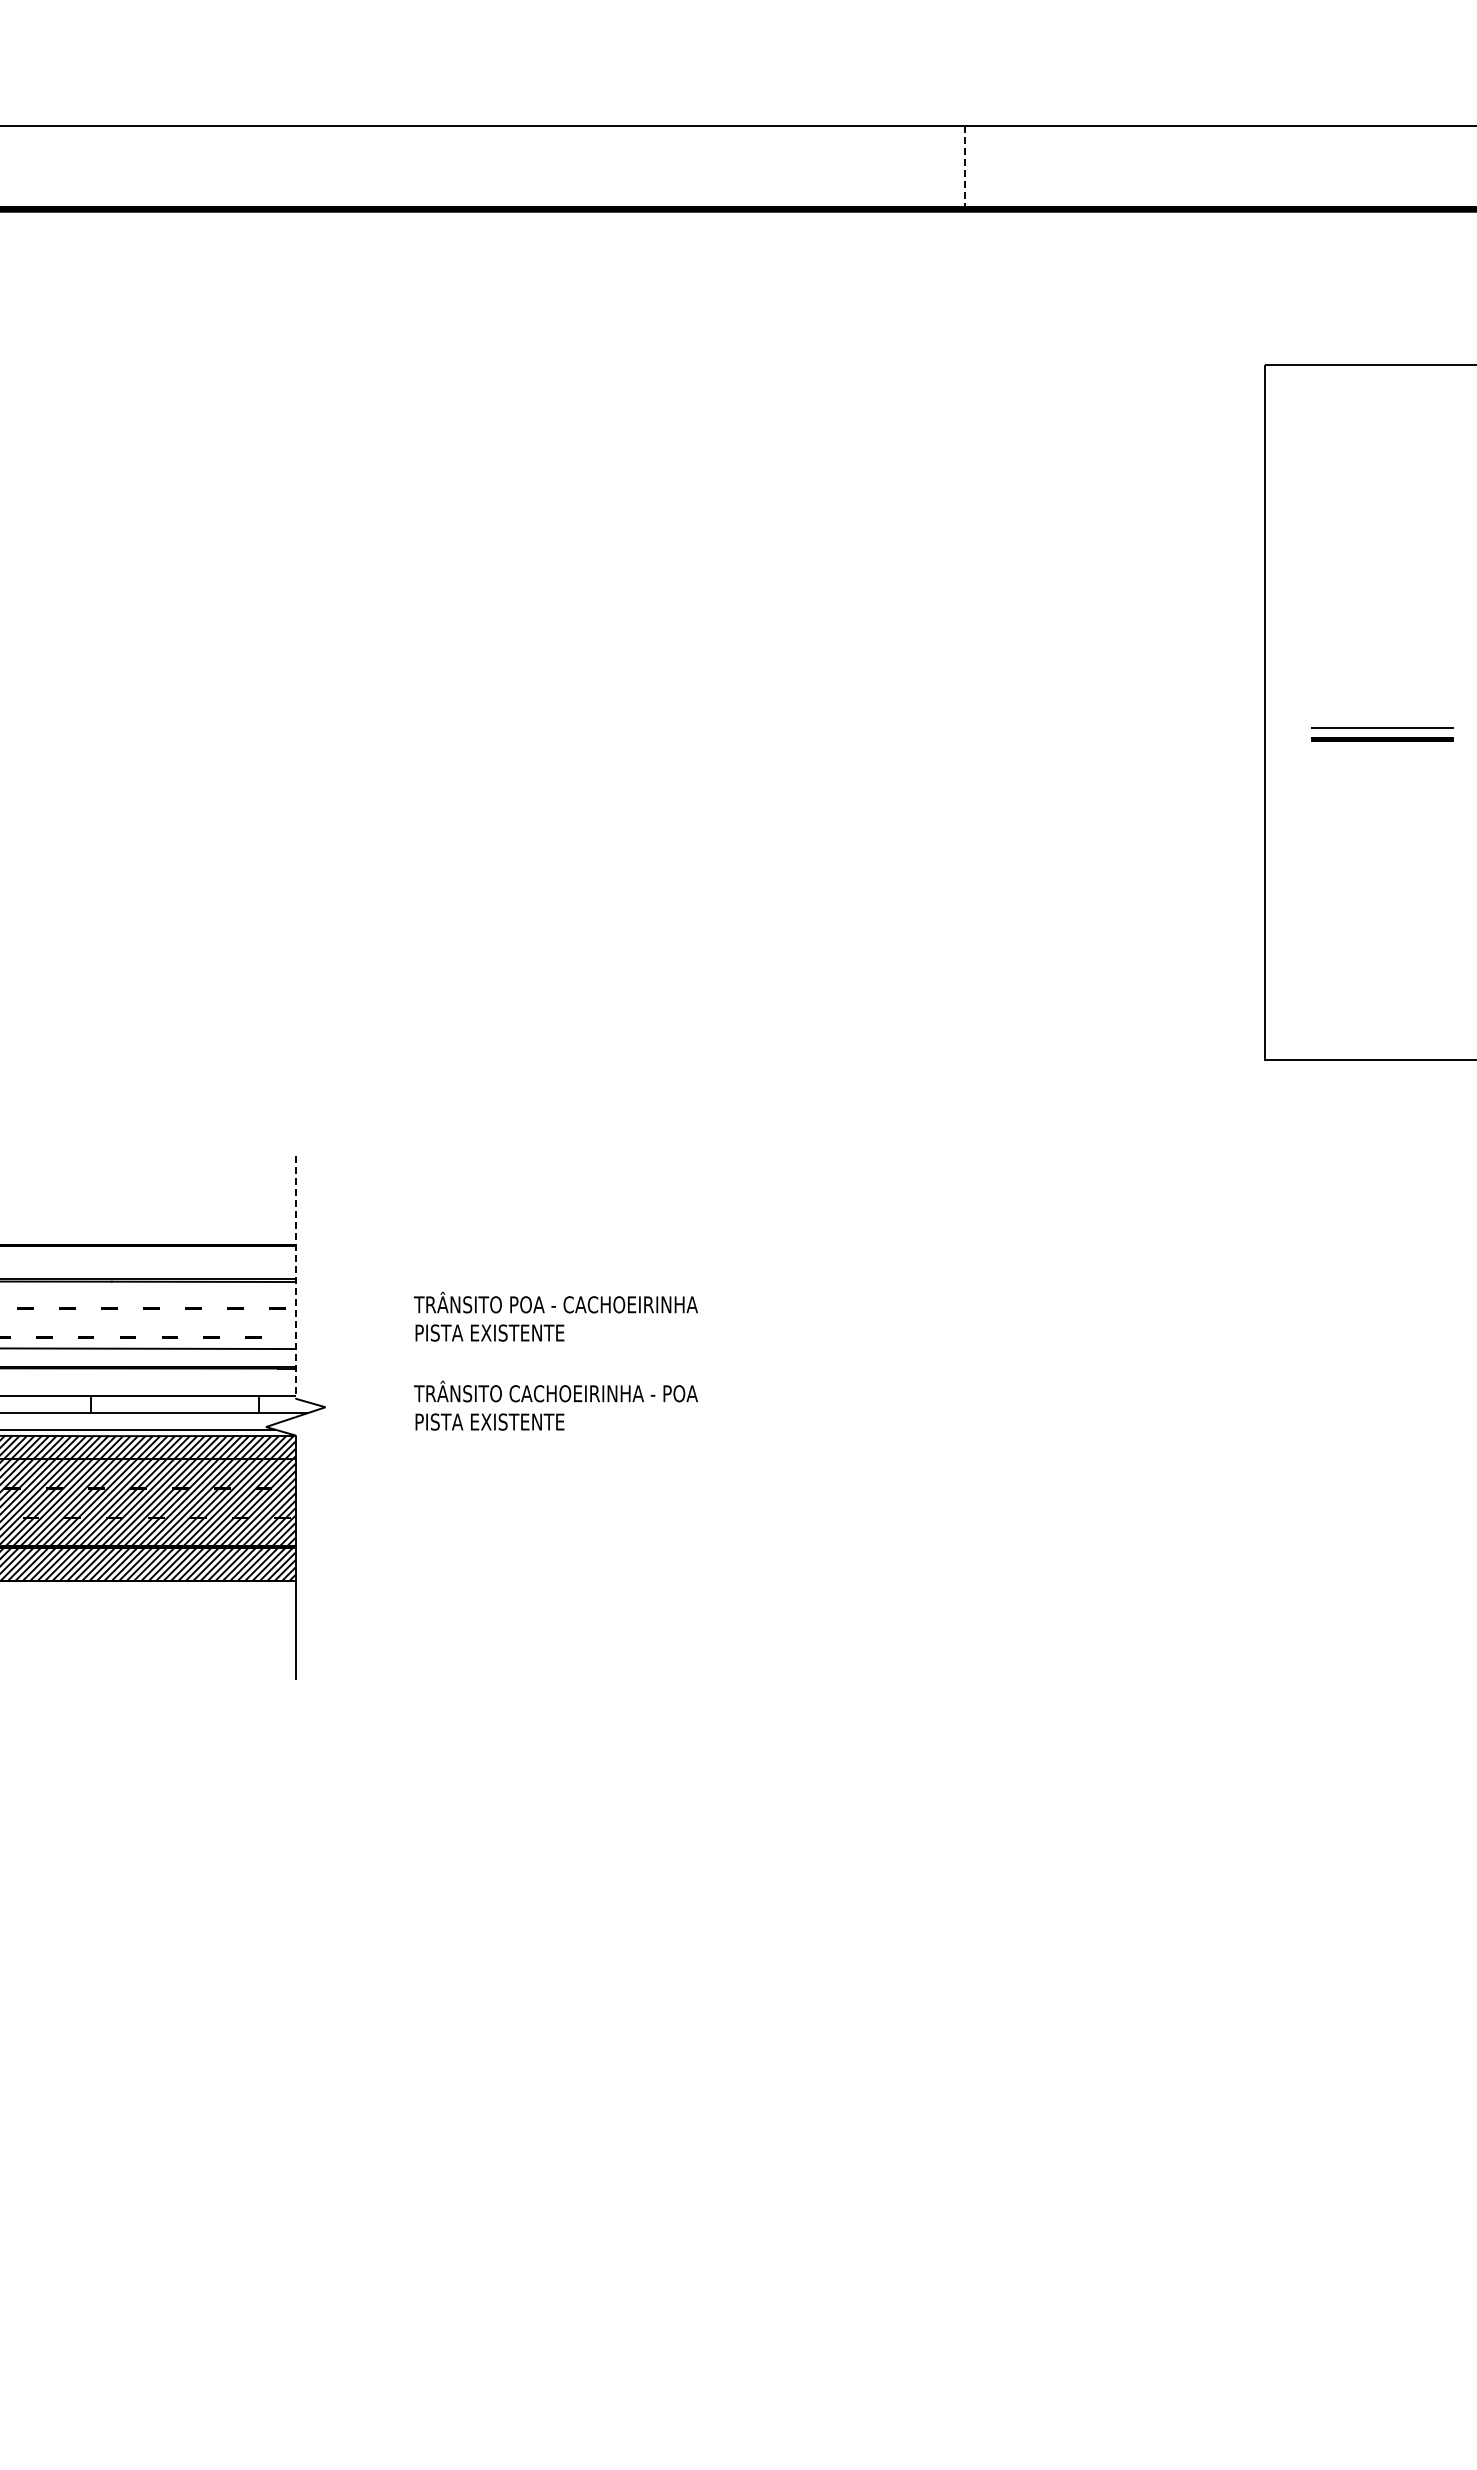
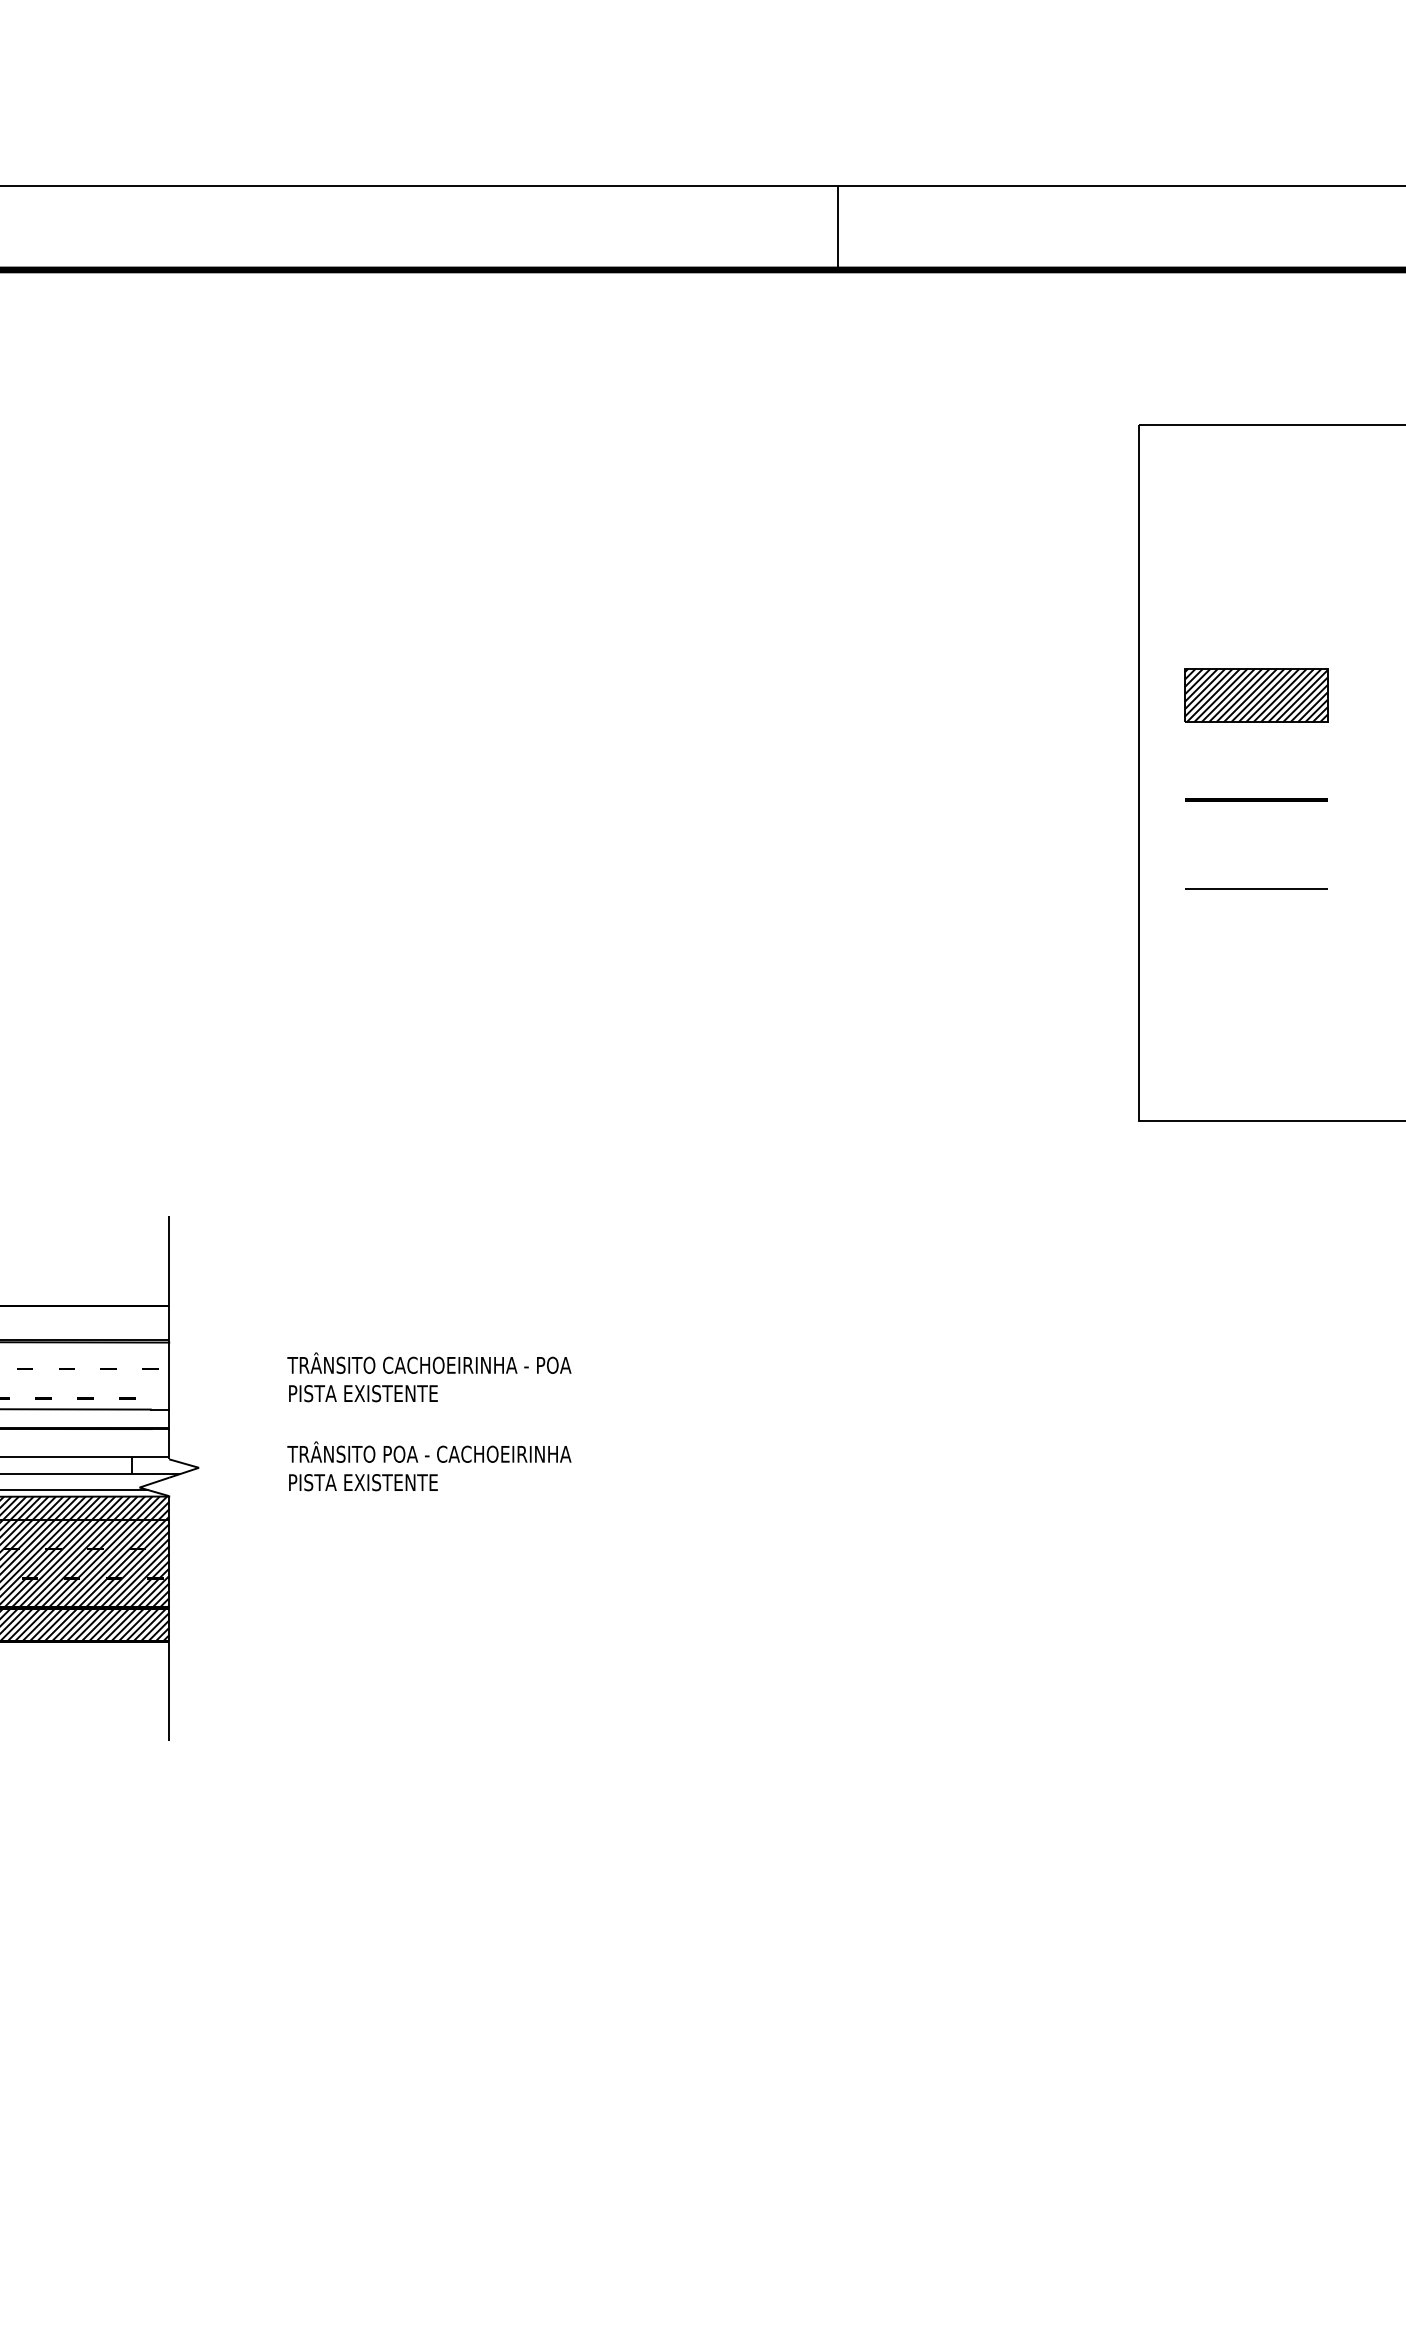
line: (964, 167) -> (837, 228), dashed -> solid
part: (1382, 634) -> (1255, 695), added
line: (1382, 727) -> (1255, 889), moved
line: (295, 1277) -> (168, 1338), dashed -> solid
text: (597, 1304) -> (470, 1365), TRÂNSITO POA - CACHOEIRINHA -> TRÂNSITO CACHOEIRINHA - POA
text: (597, 1393) -> (470, 1454), TRÂNSITO CACHOEIRINHA - POA -> TRÂNSITO POA - CACHOEIRINHA

